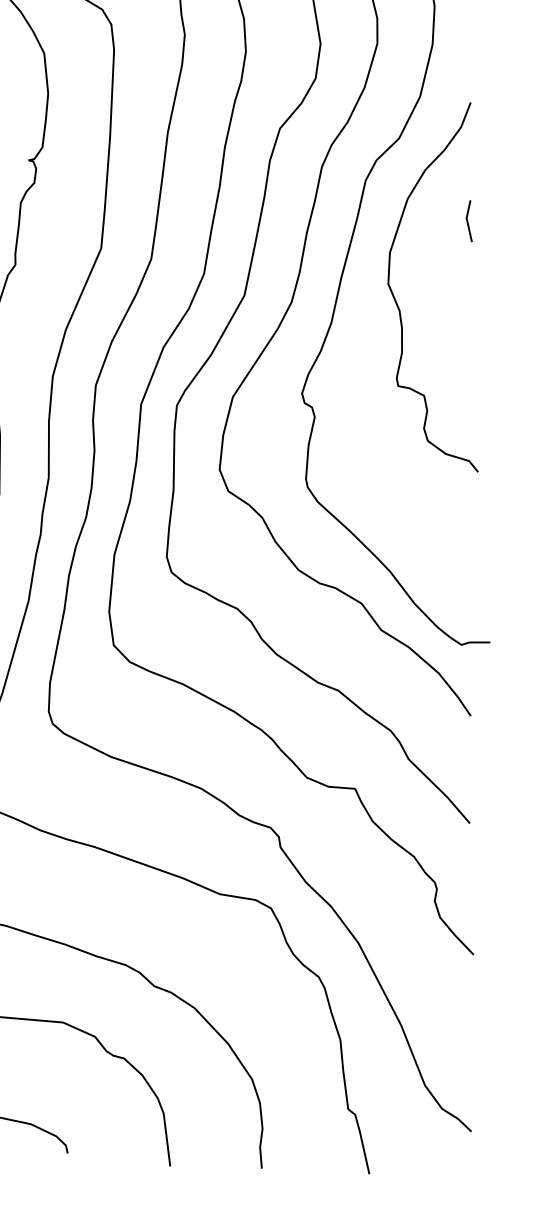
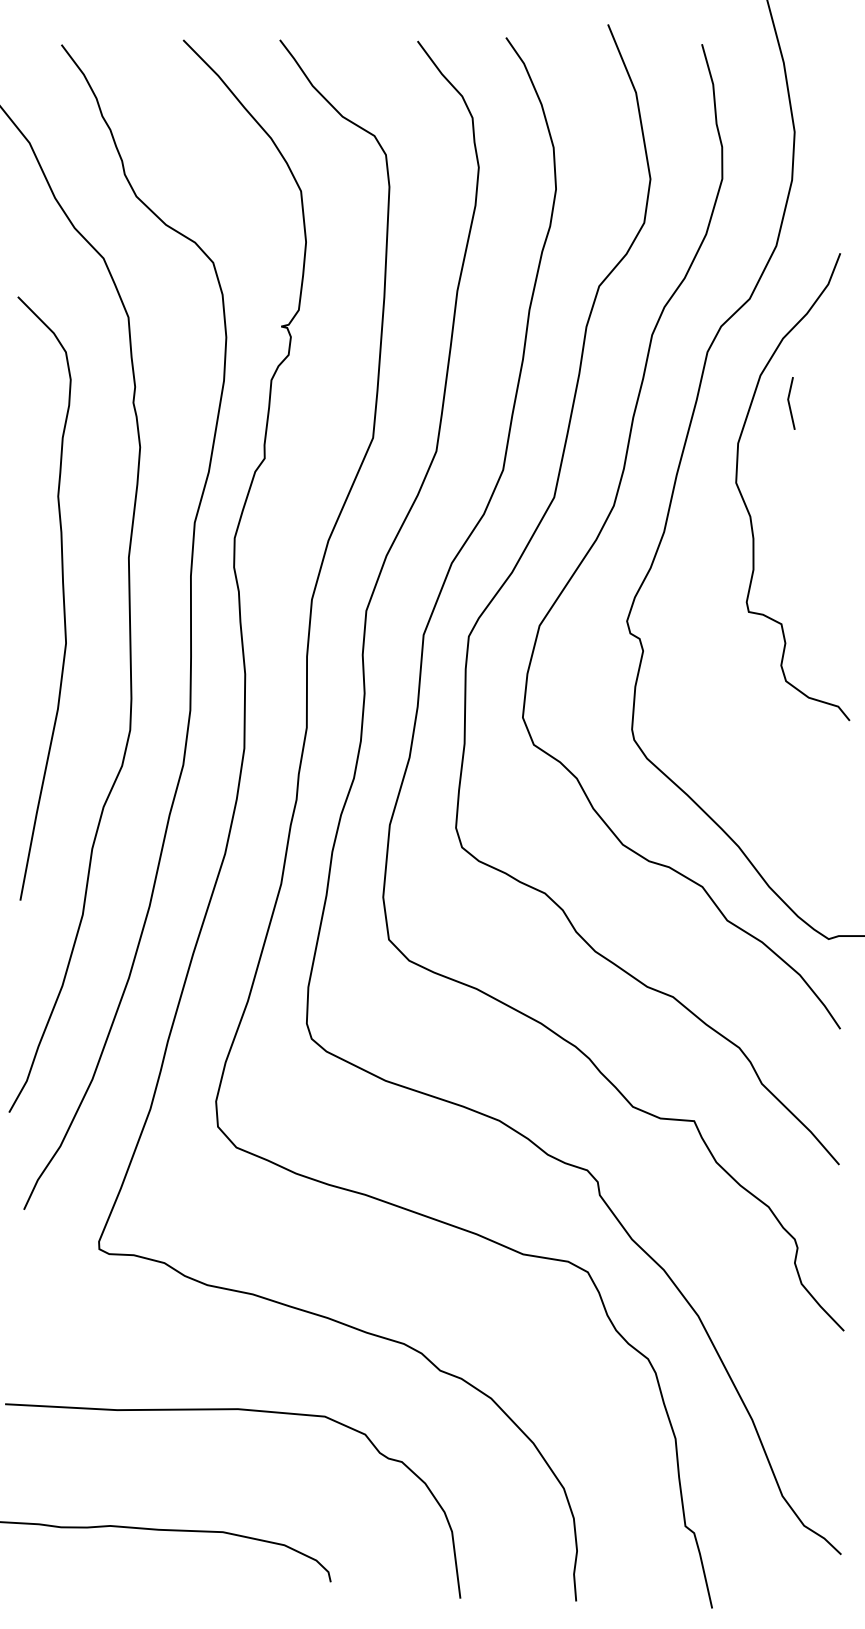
line: (468, 222) -> (790, 404), moved

